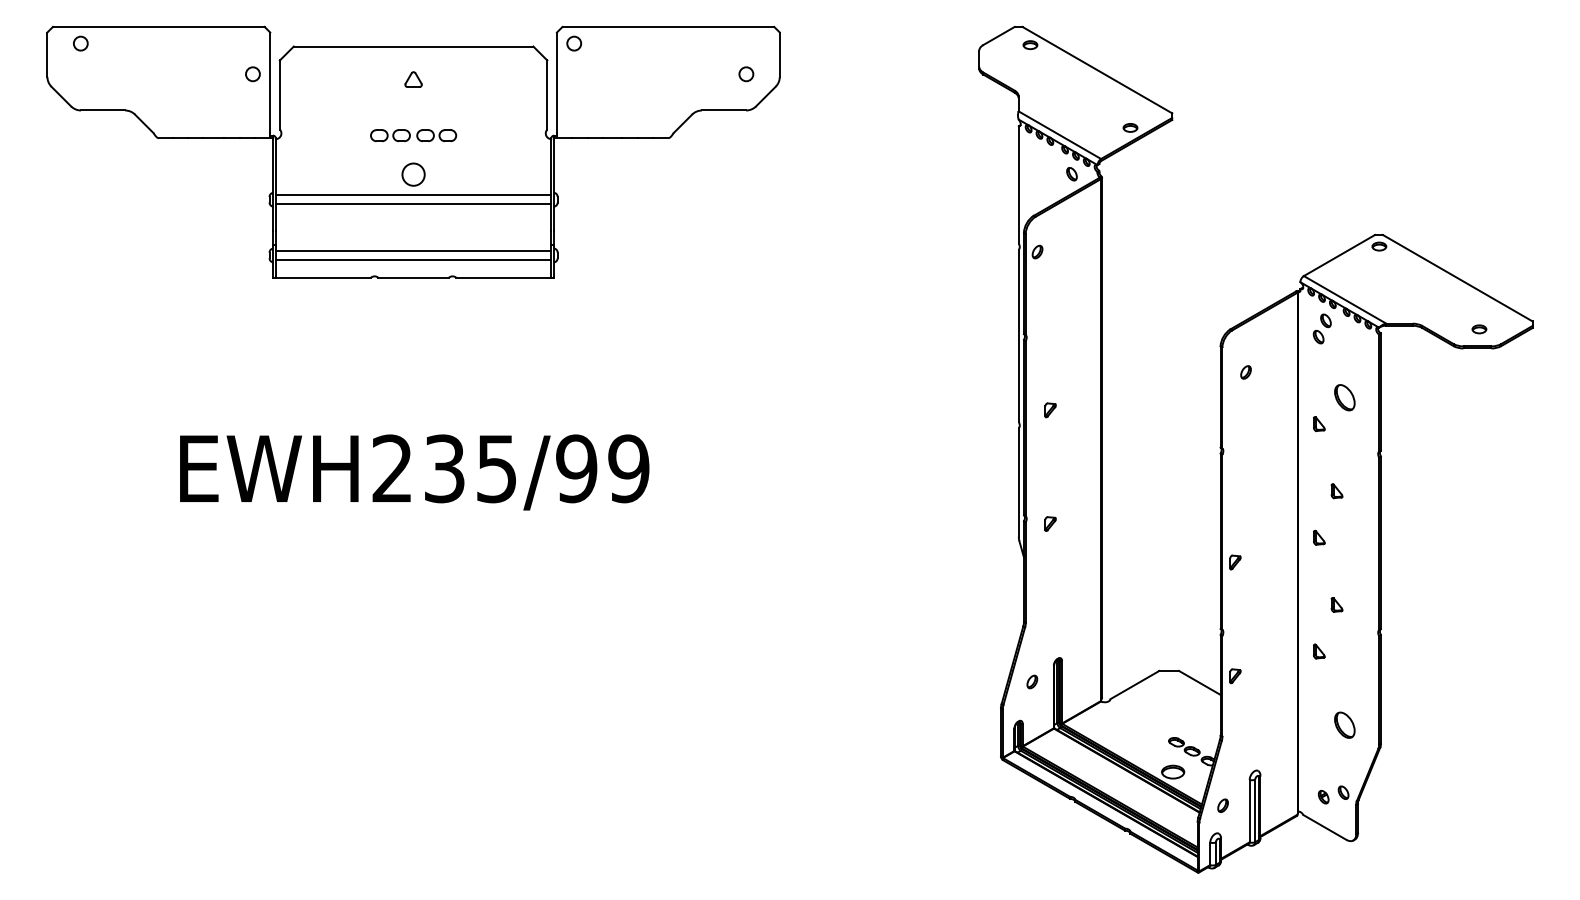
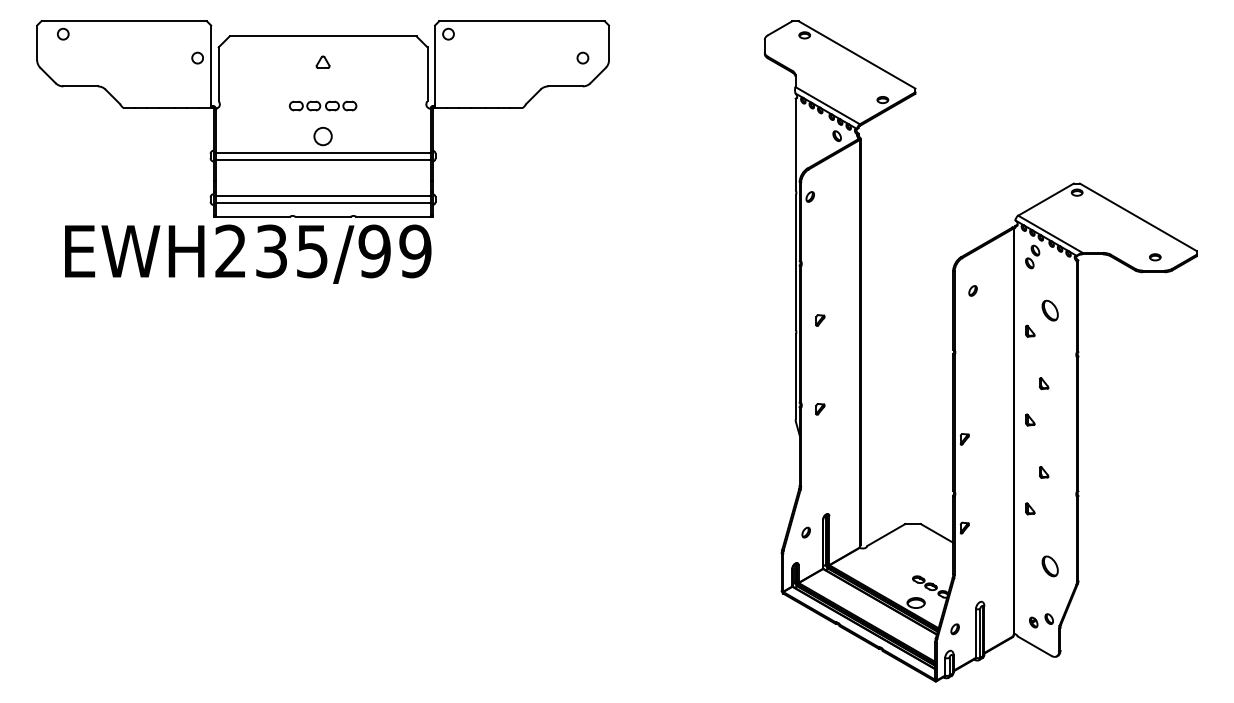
text: (414, 472) -> (248, 254), moved

